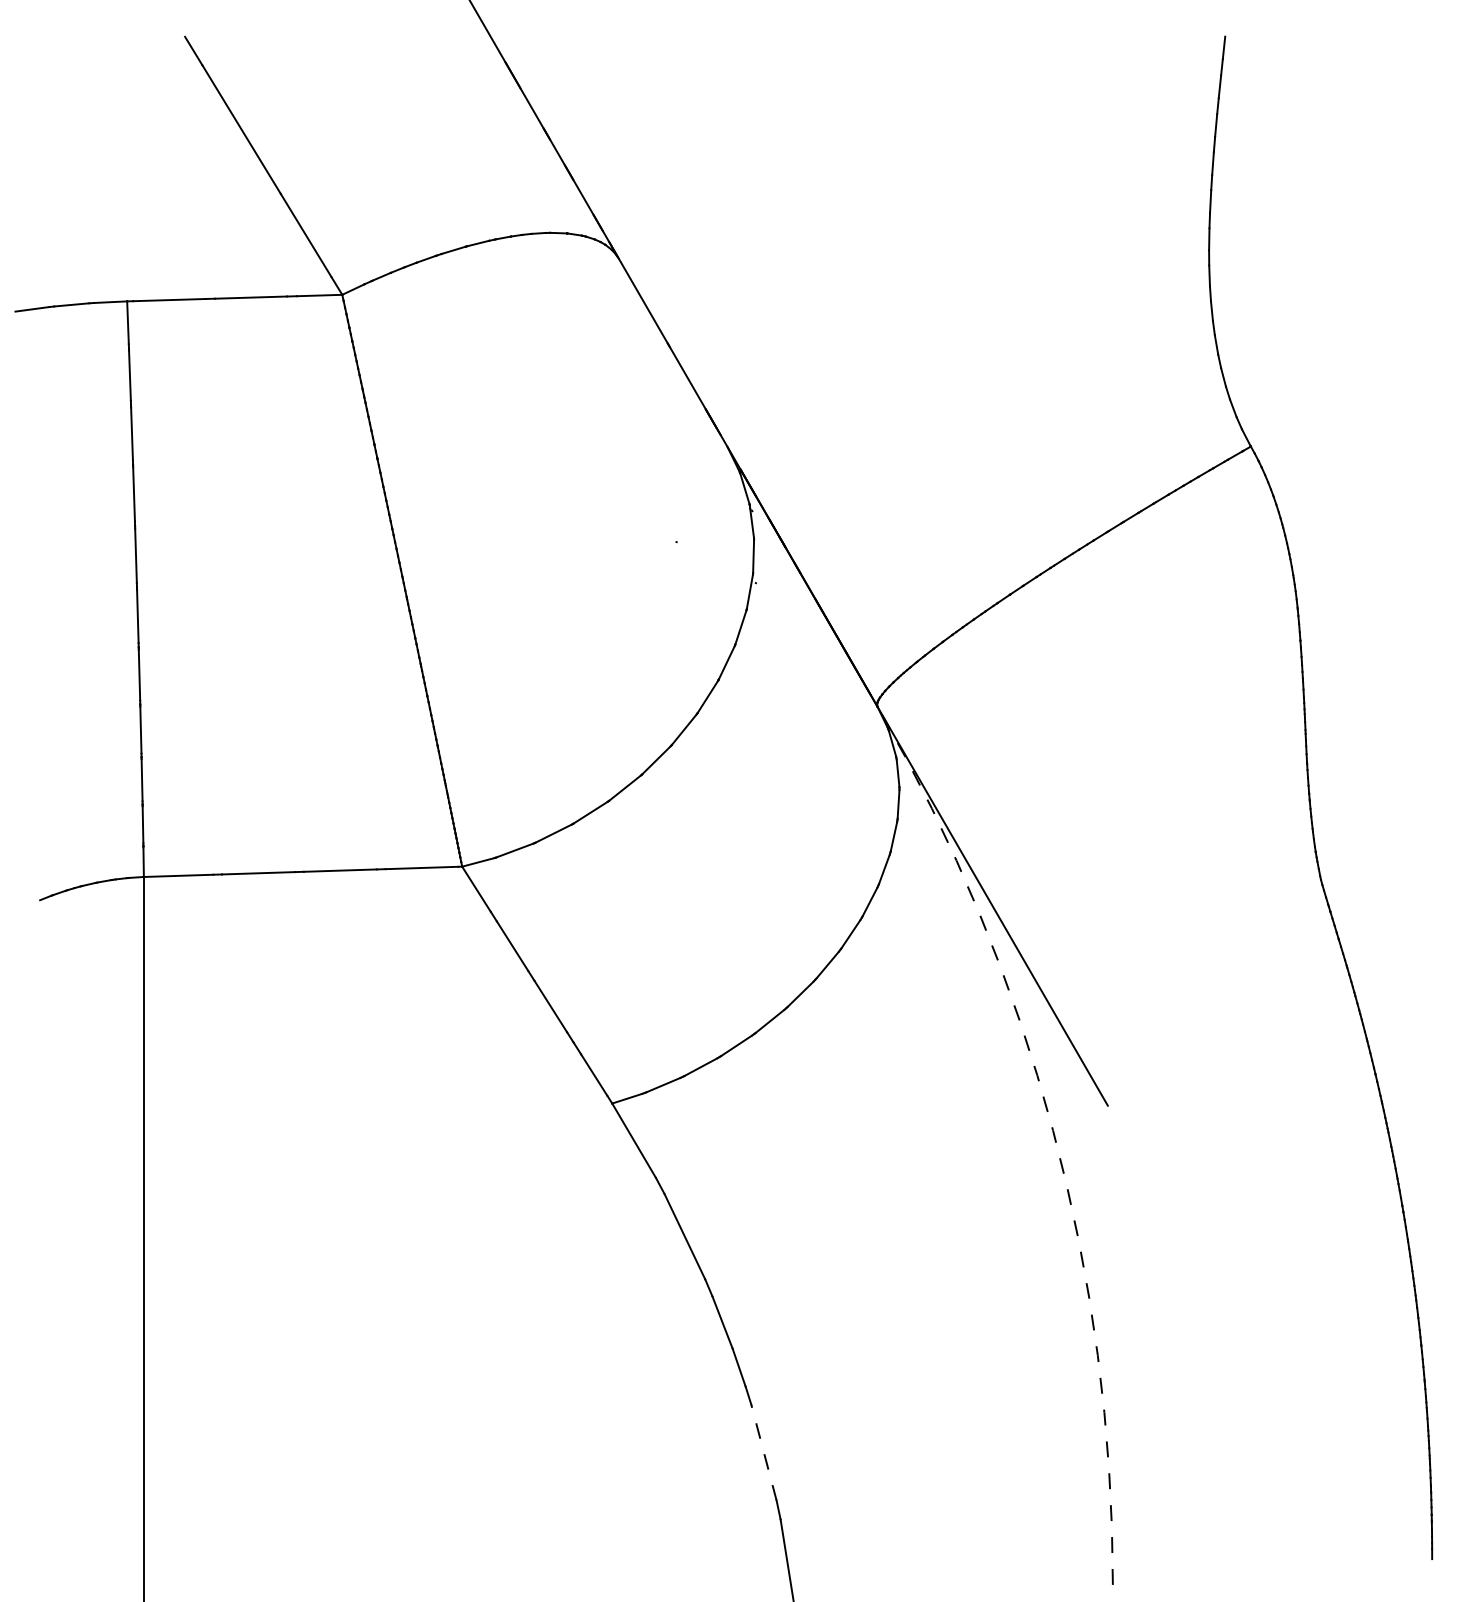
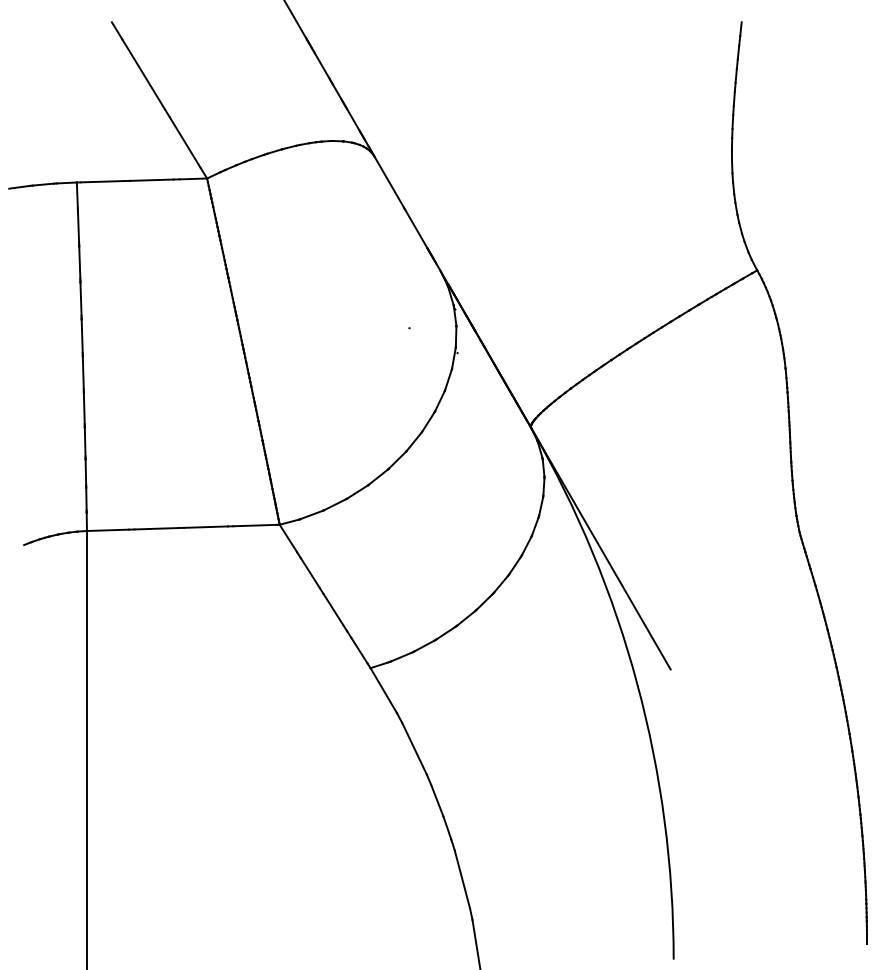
arc: (1053, 1130) -> (637, 684), dashed -> solid
line: (764, 1452) -> (462, 879), dashed -> solid

